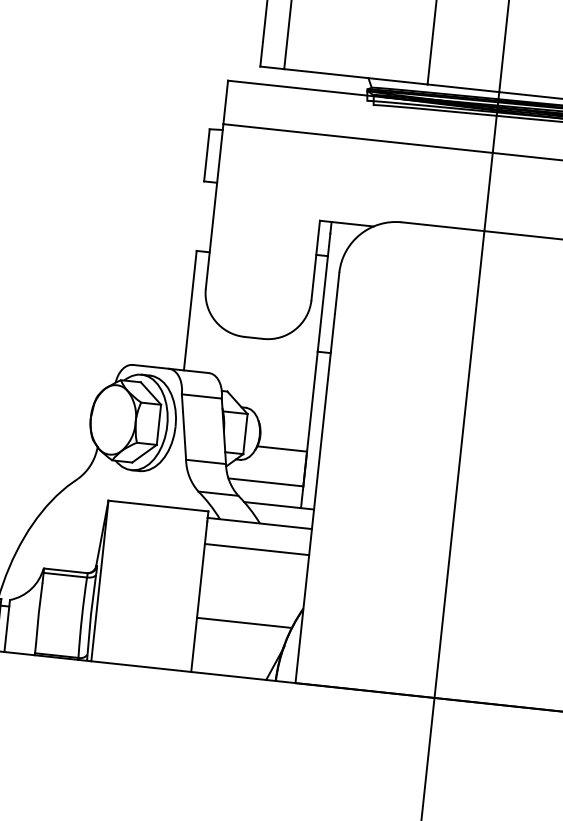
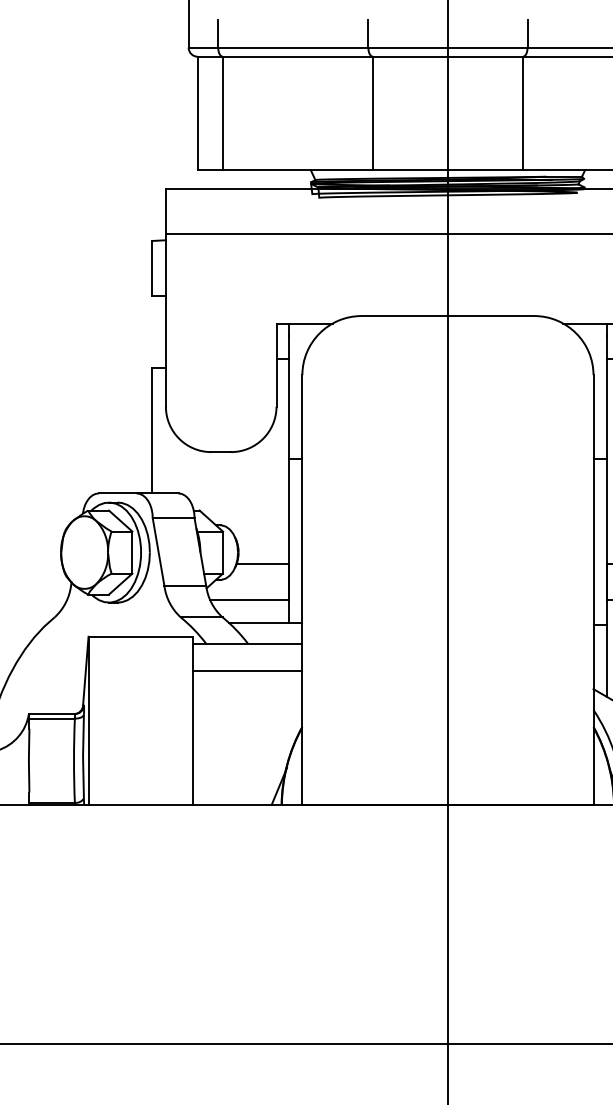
line: (244, 623) -> (242, 748), removed

